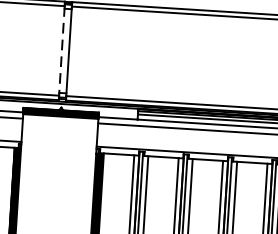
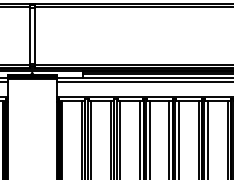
line: (62, 51) -> (30, 36), dashed -> solid

